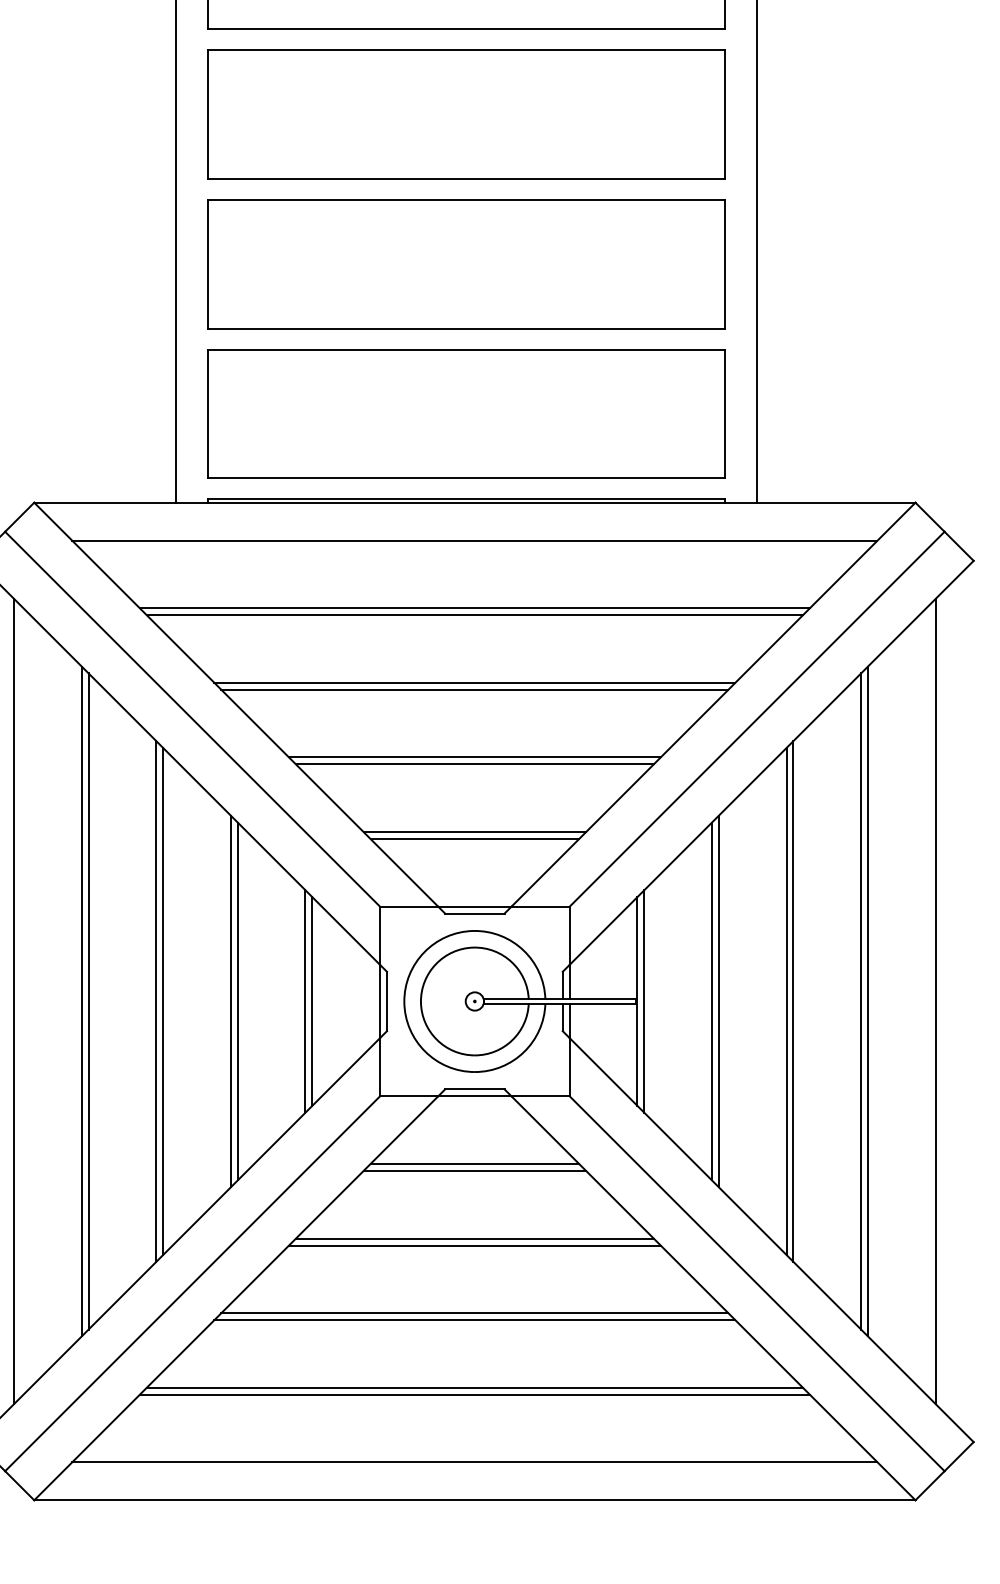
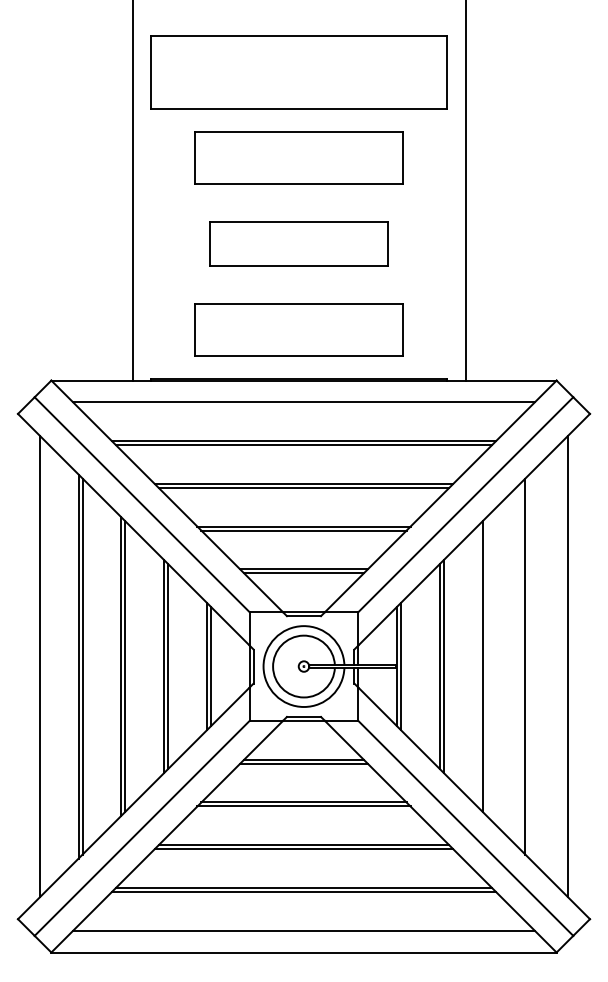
part: (465, 113) -> (298, 157), size x0.7
part: (465, 263) -> (298, 243), size x0.6
part: (465, 413) -> (298, 329), size x0.7
line: (793, 1001) -> (486, 666), removed
line: (868, 1001) -> (529, 666), removed

